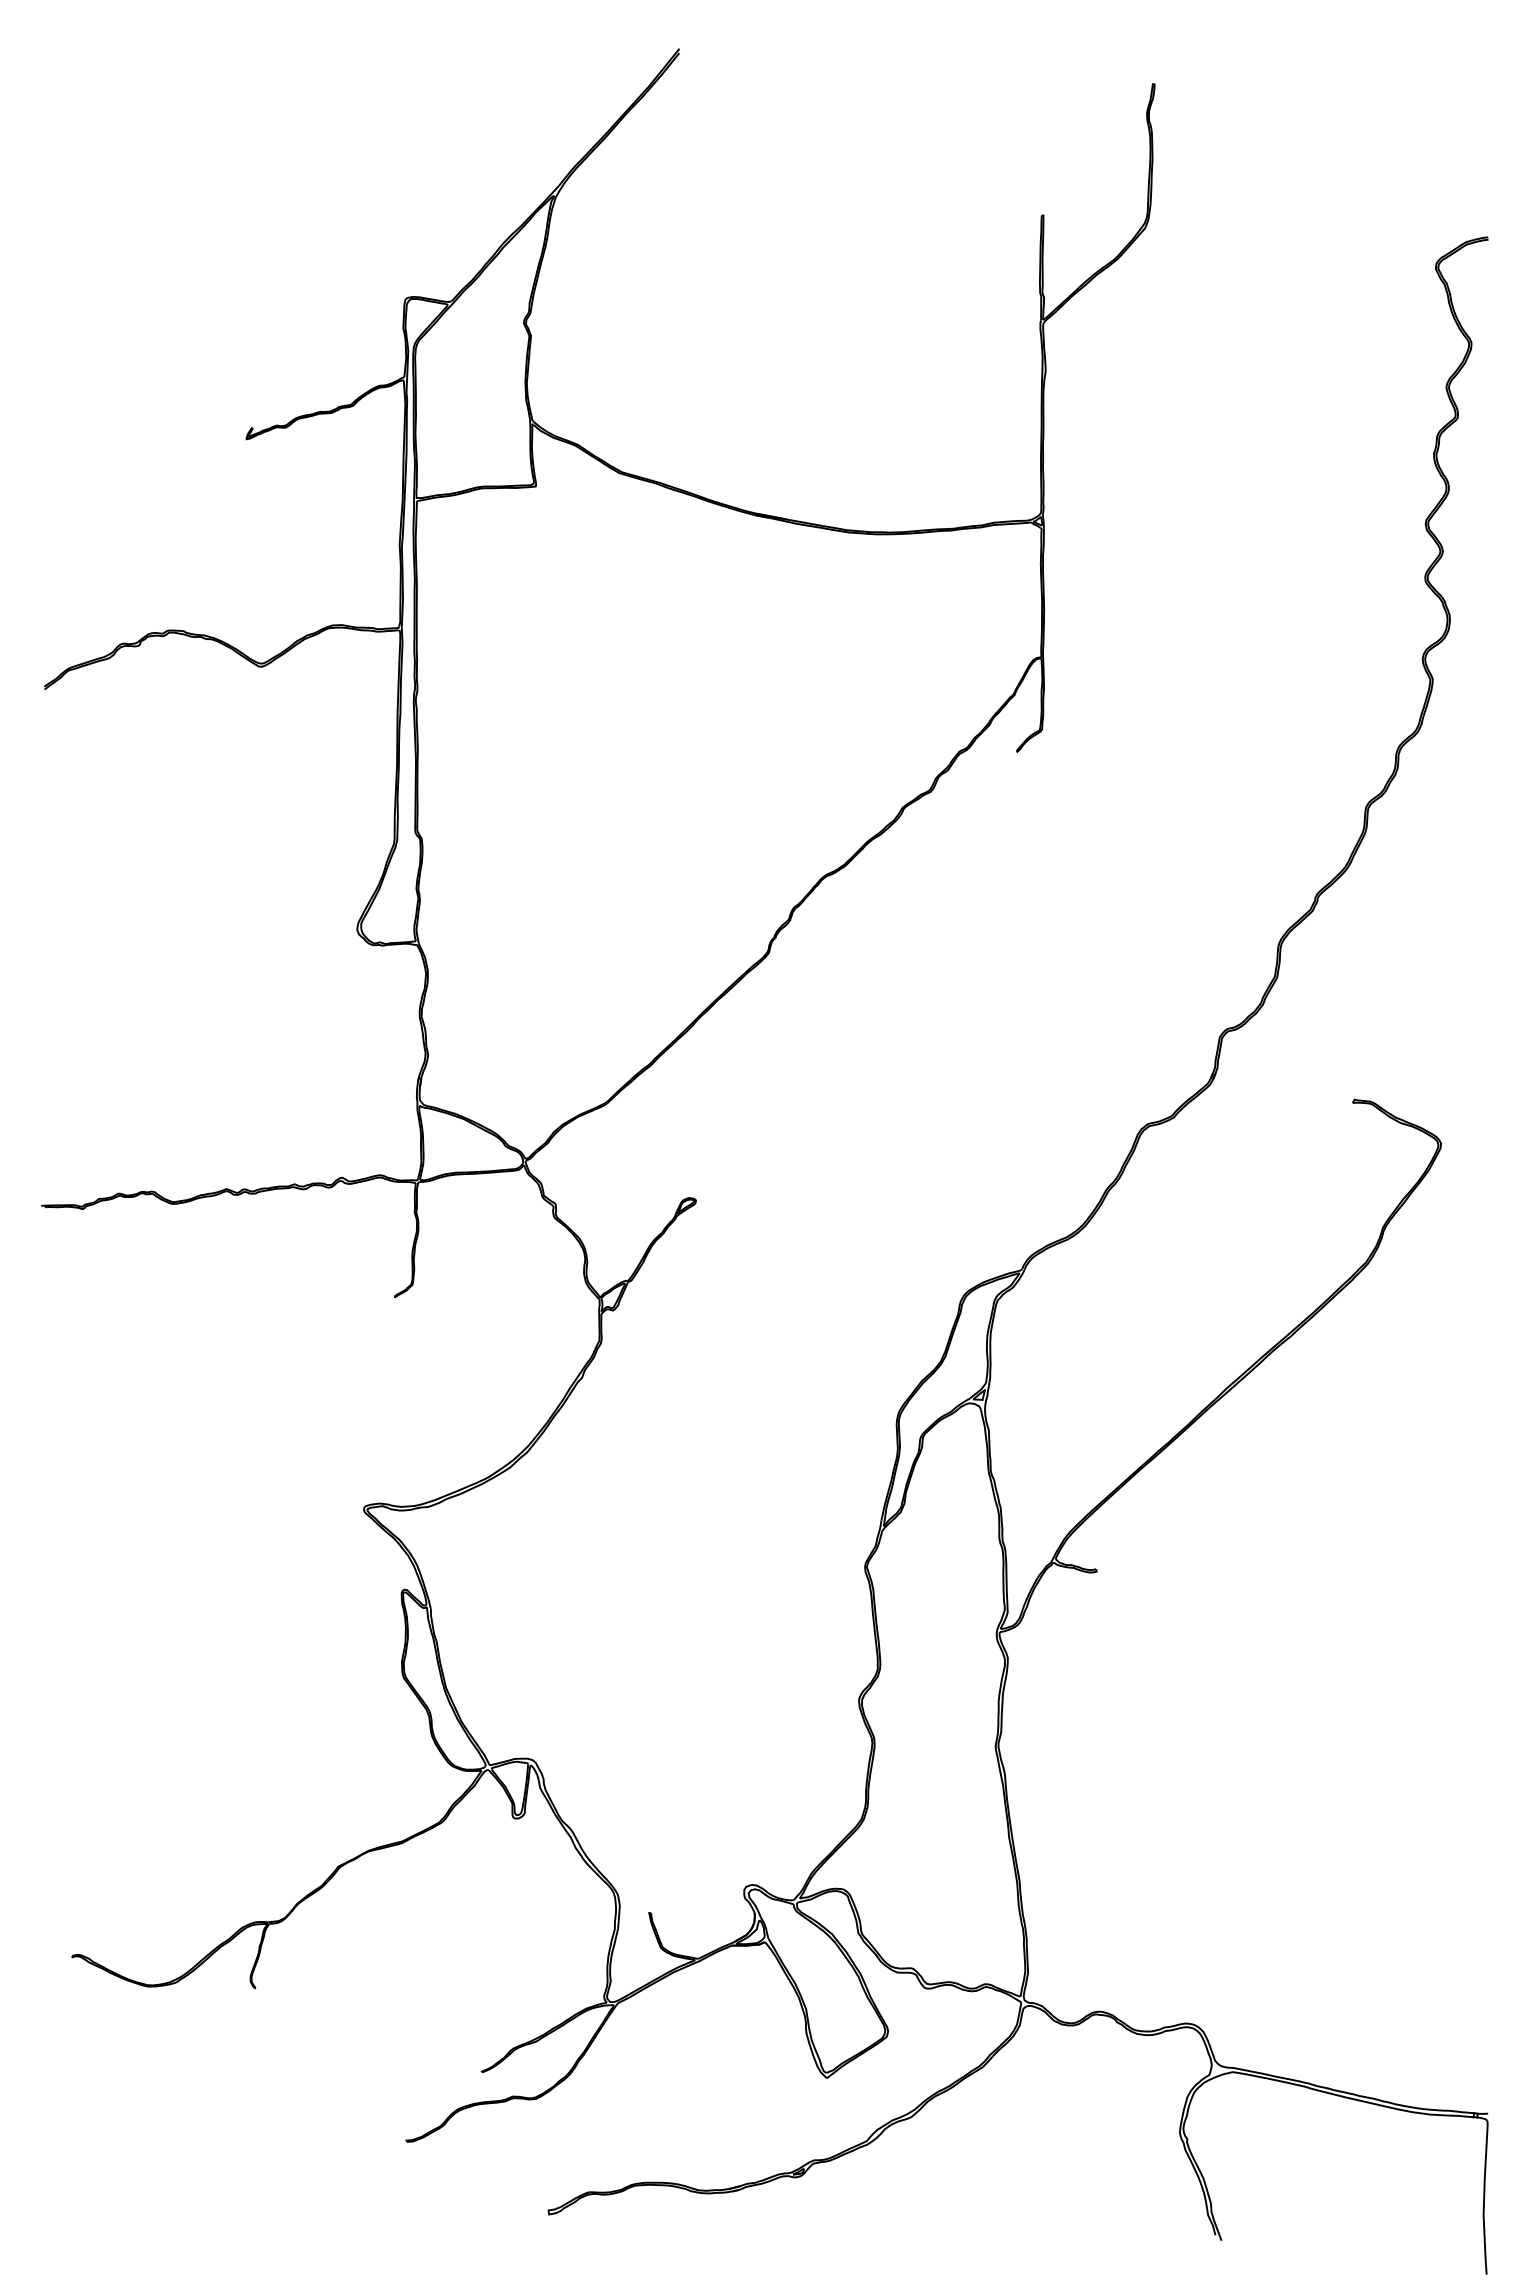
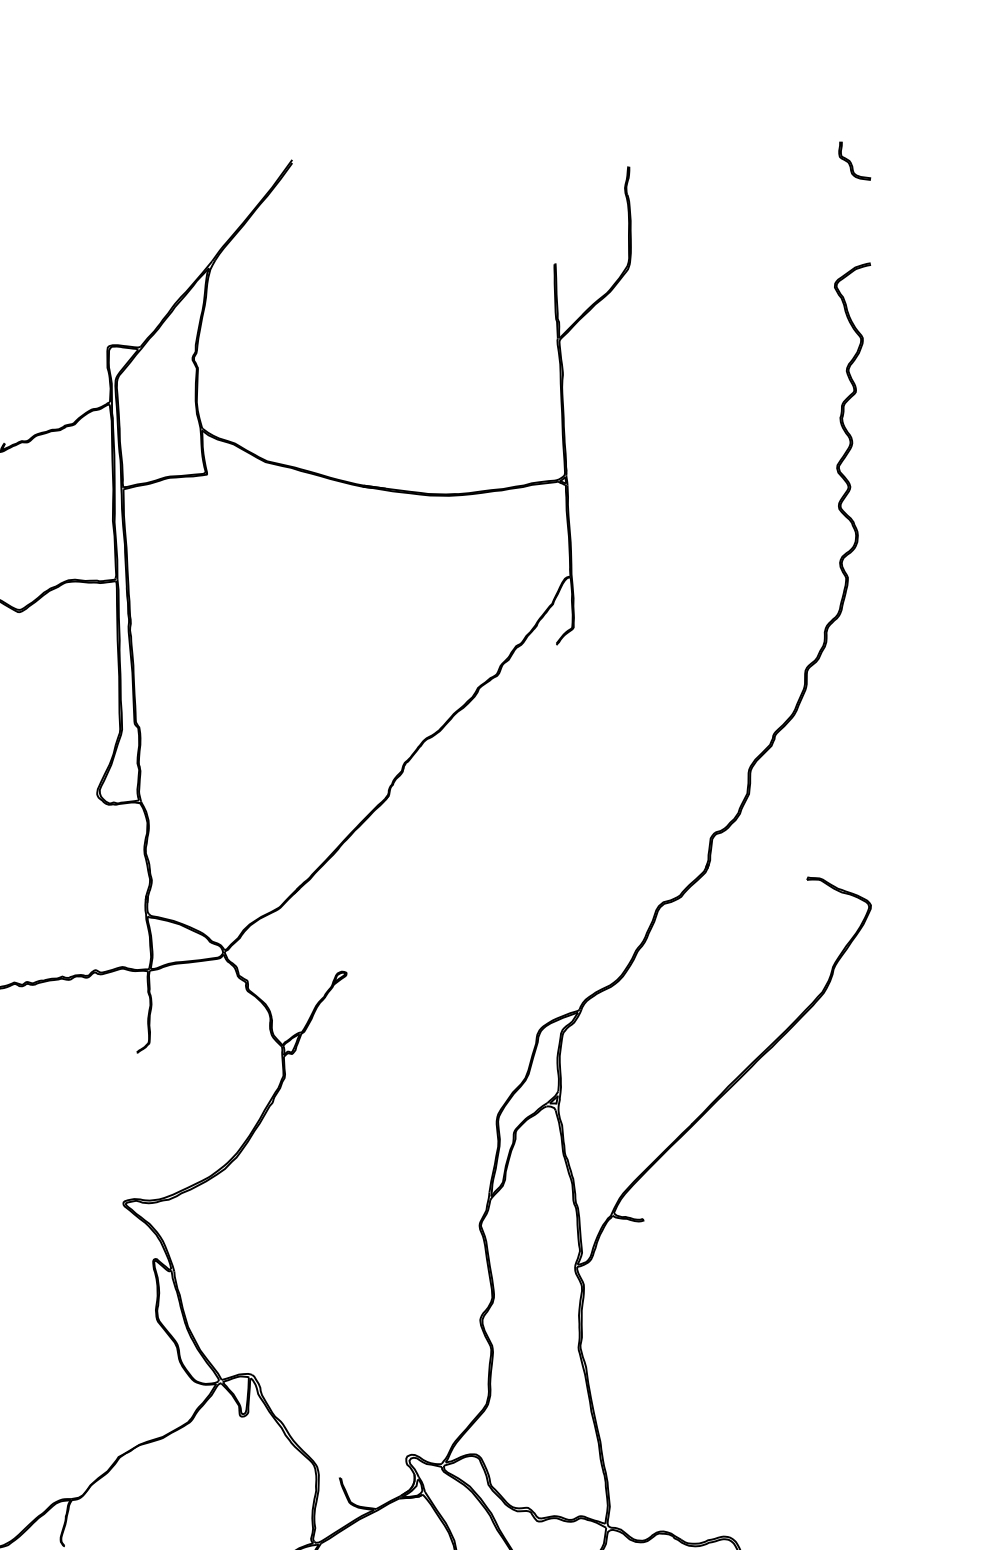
part: (1473, 91) -> (854, 160), added

